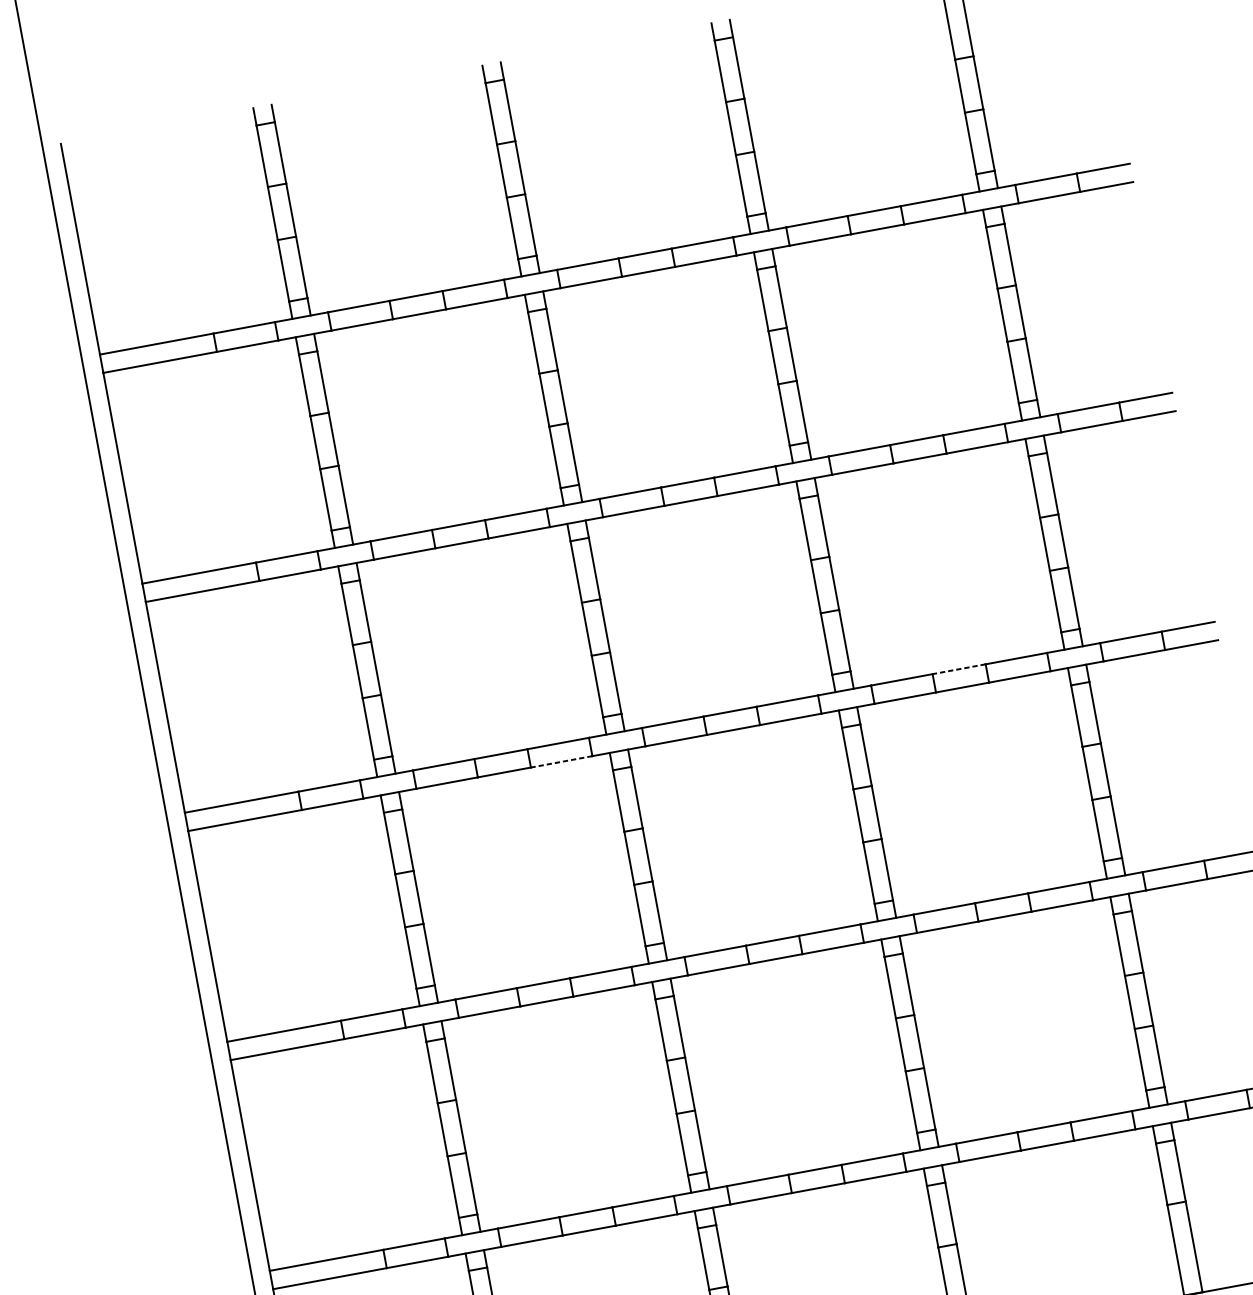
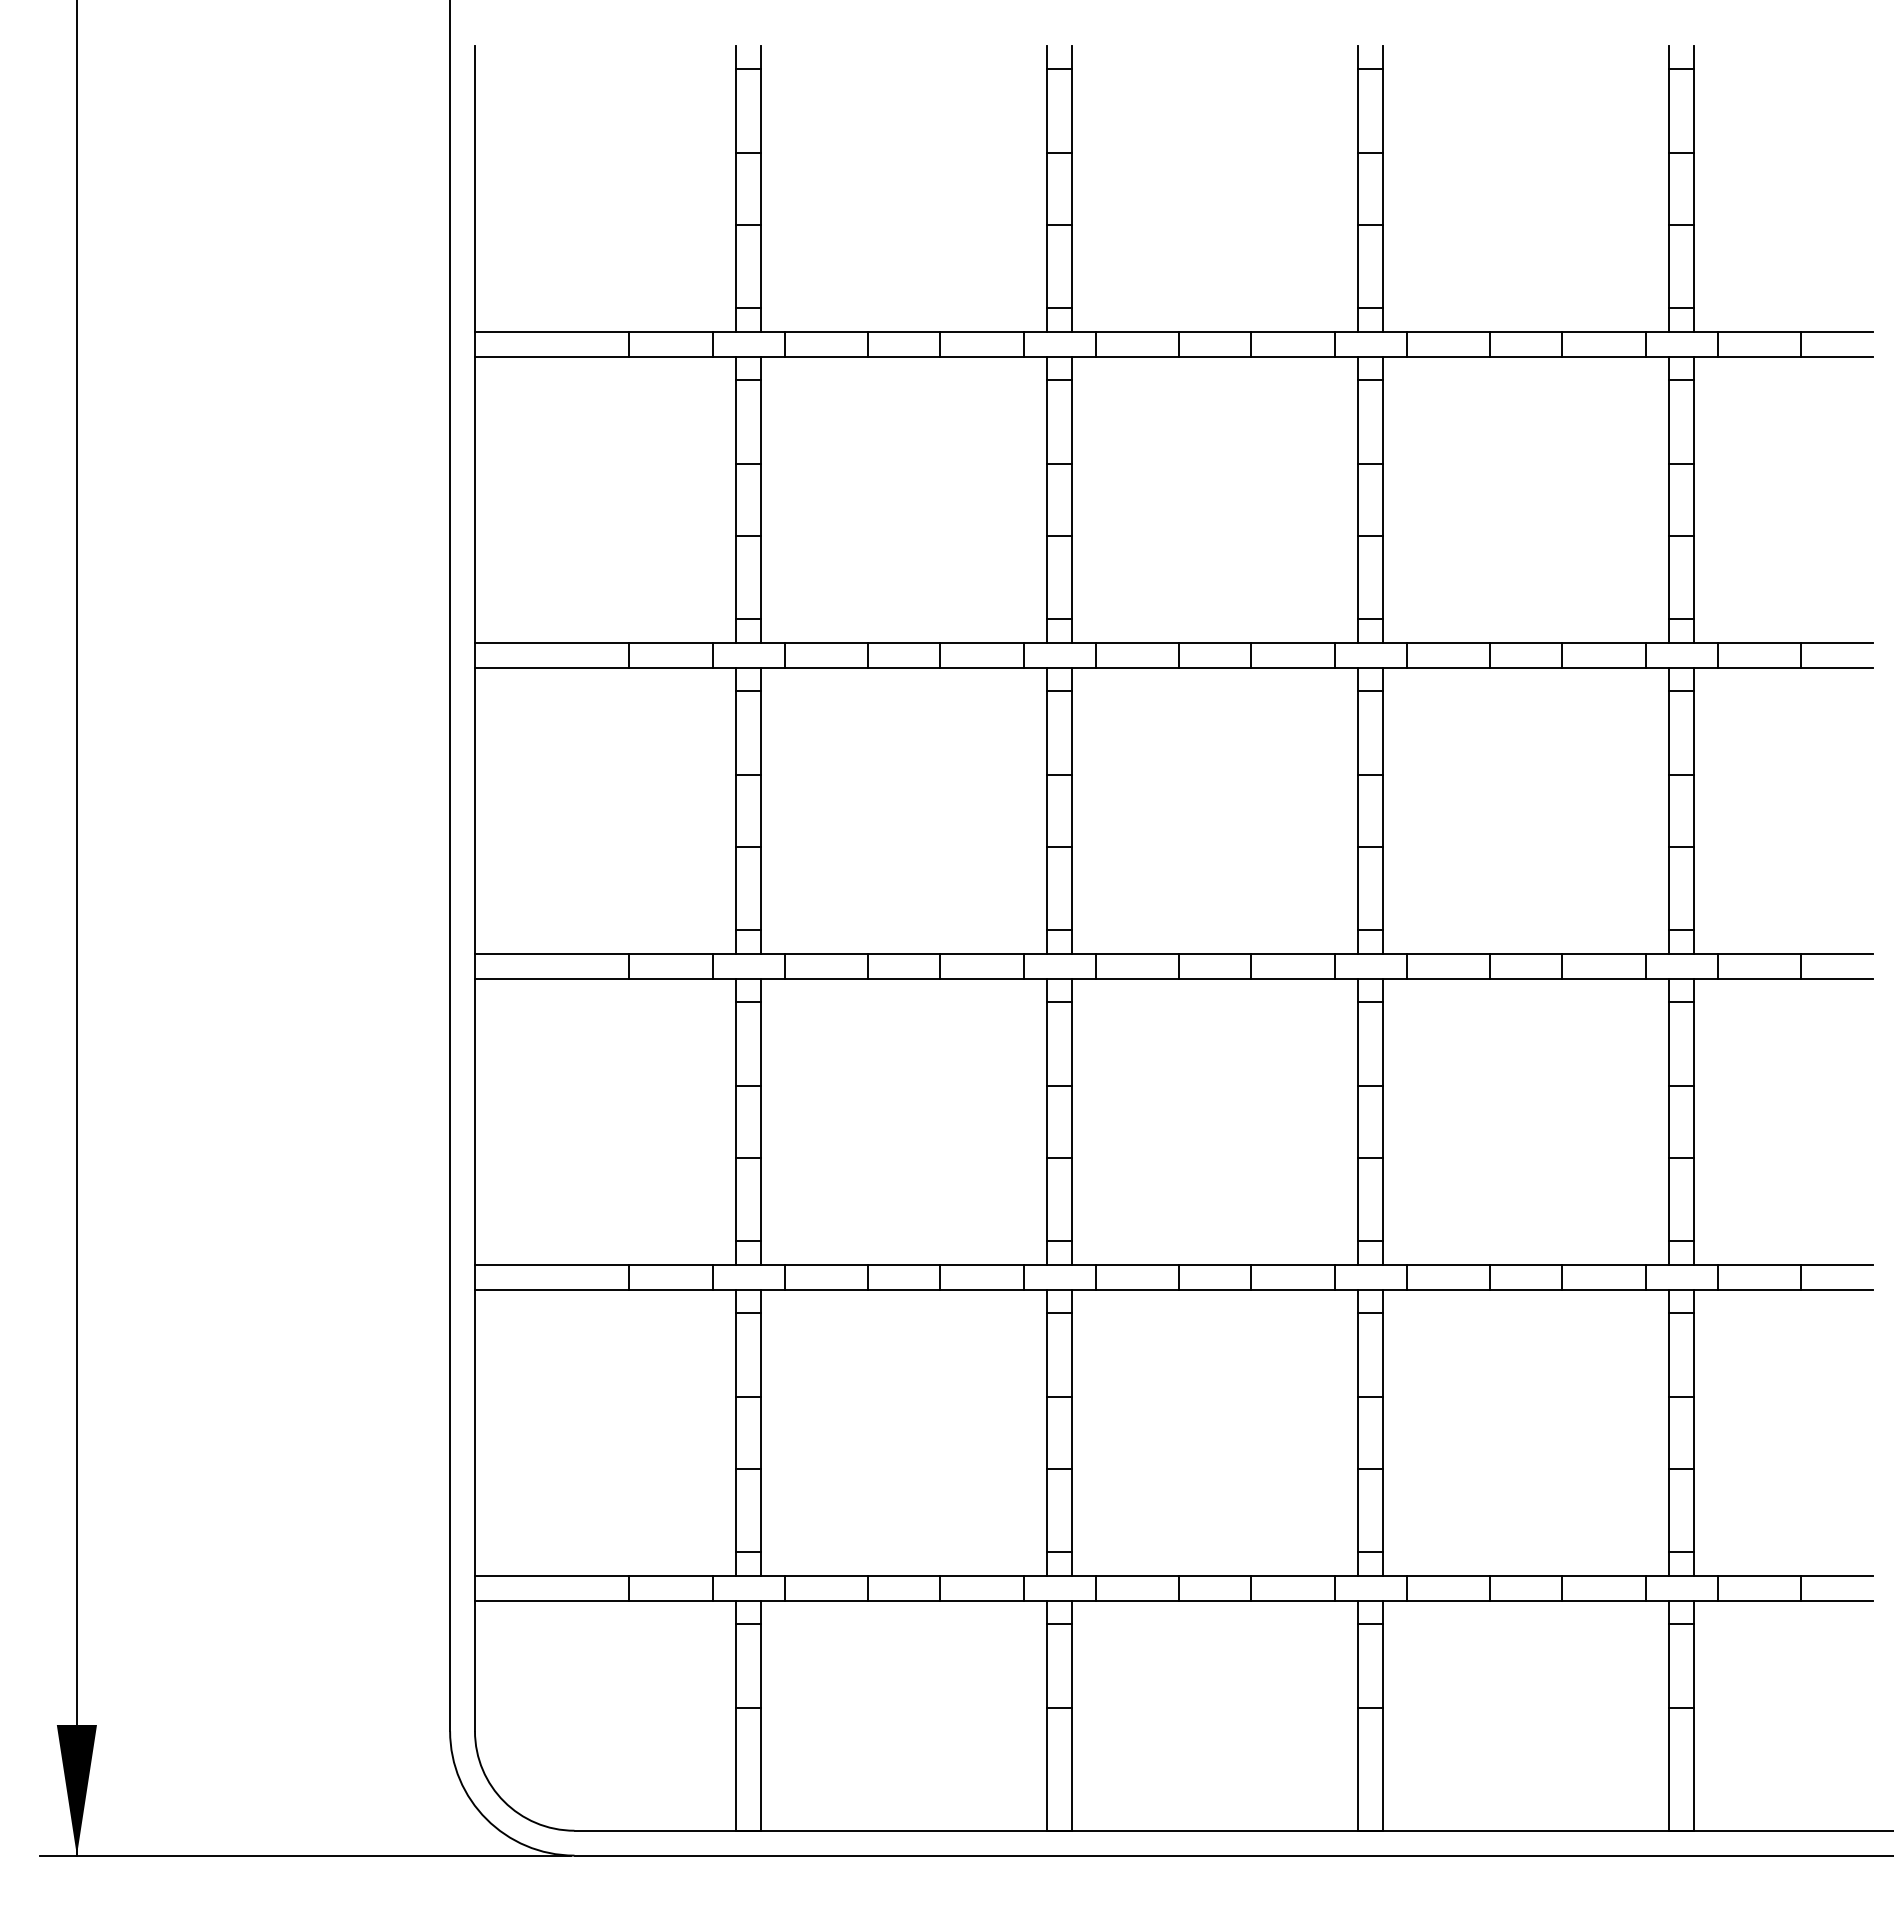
line: (958, 669) -> (1525, 953), dashed -> solid
line: (561, 761) -> (981, 978), dashed -> solid

